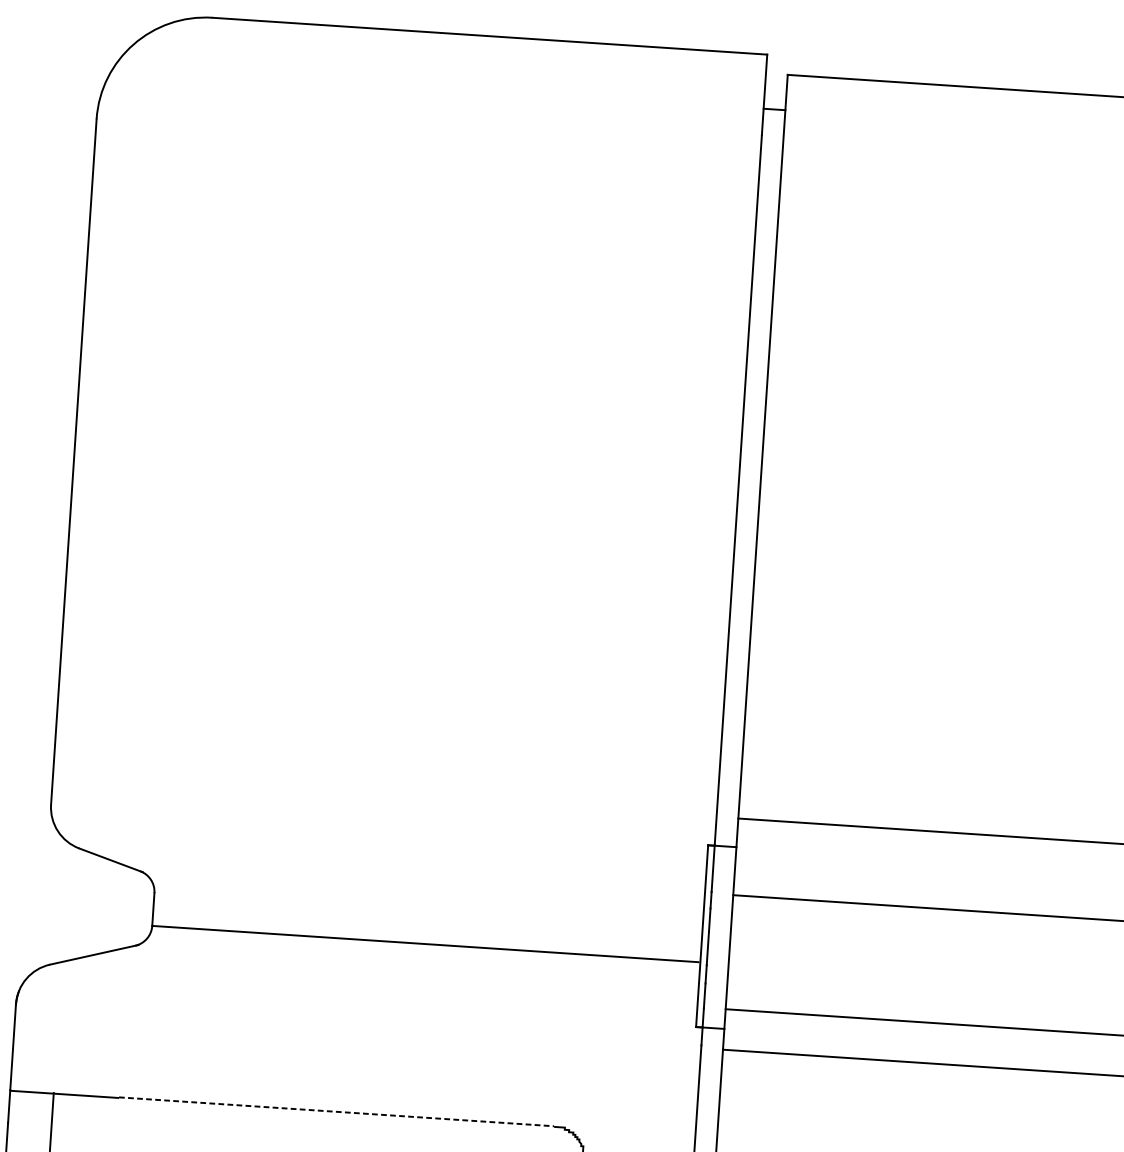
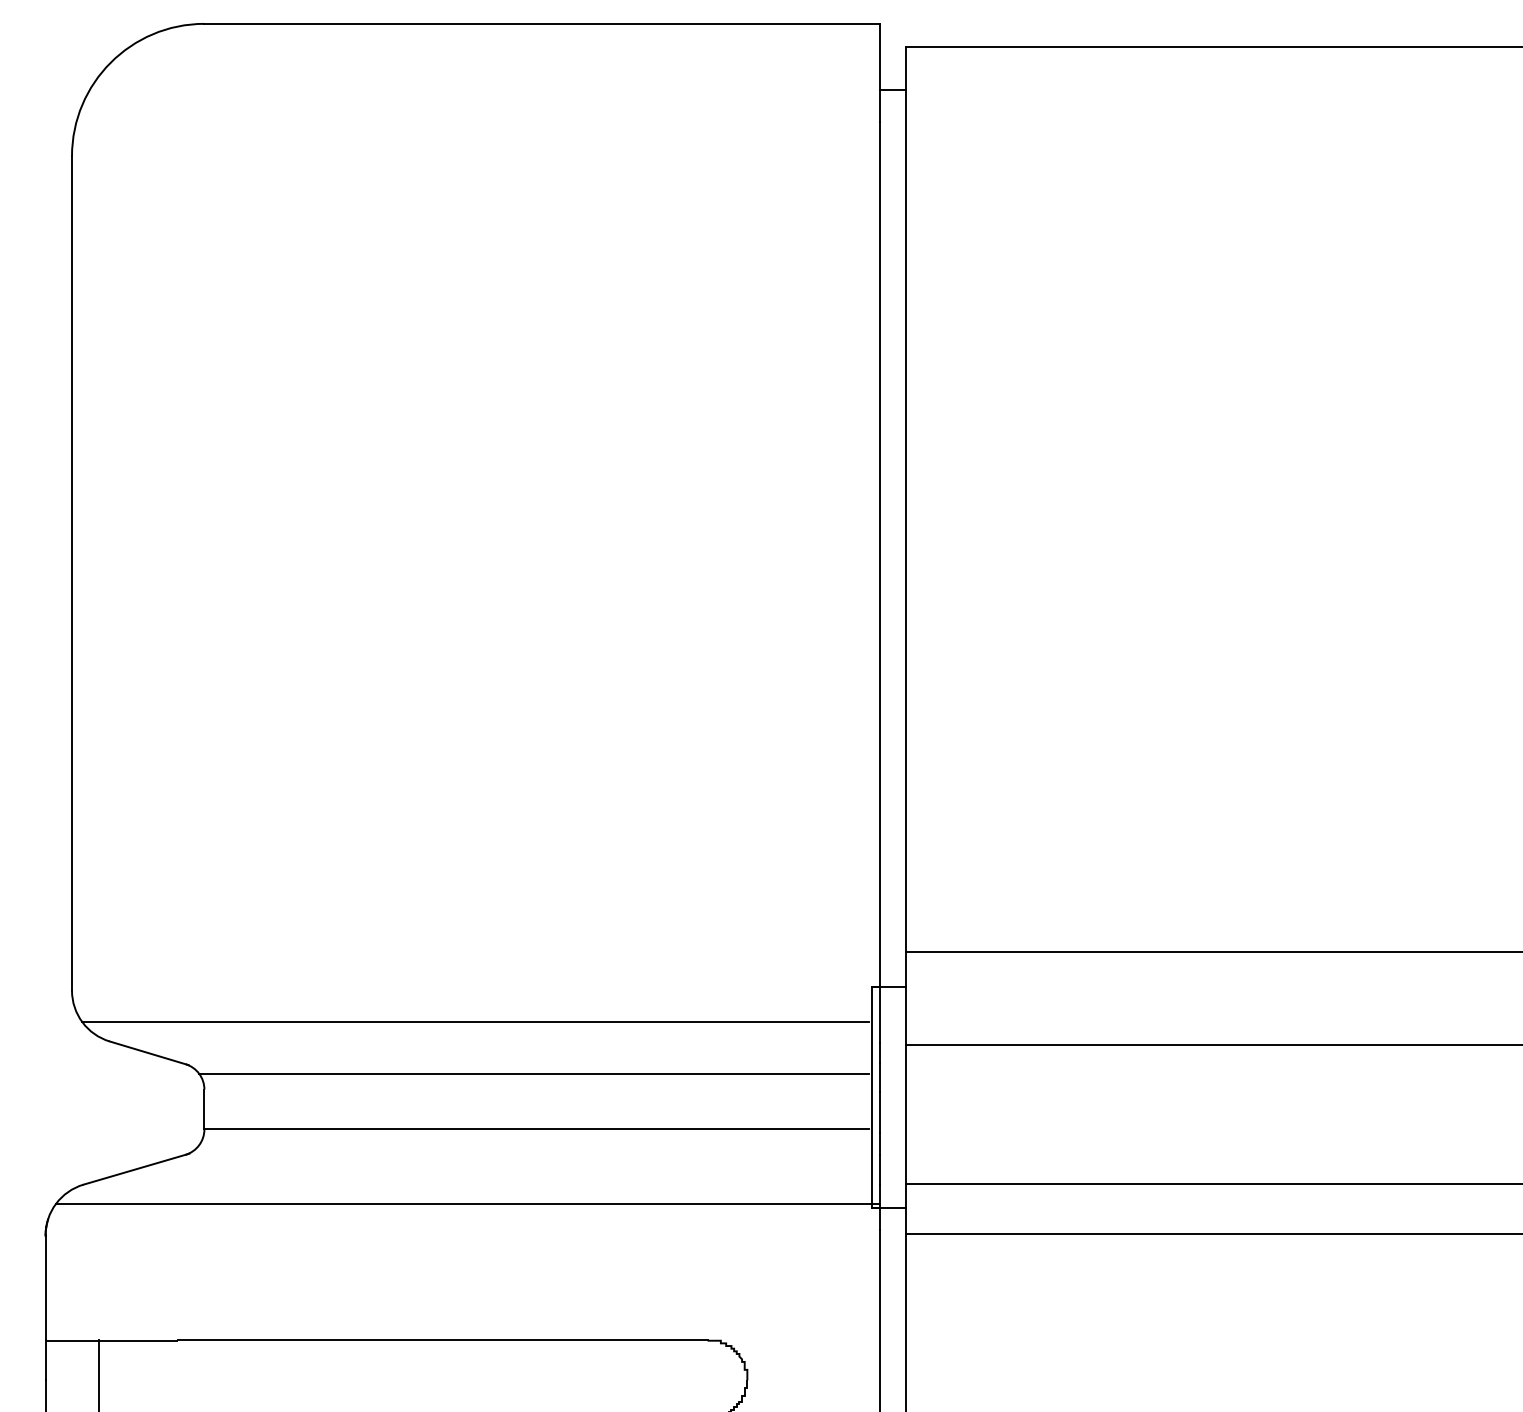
line: (380, 852) -> (475, 1022), added
line: (426, 897) -> (534, 1073), added
line: (364, 1001) -> (467, 1203), added
line: (336, 1111) -> (442, 1339), dashed -> solid

